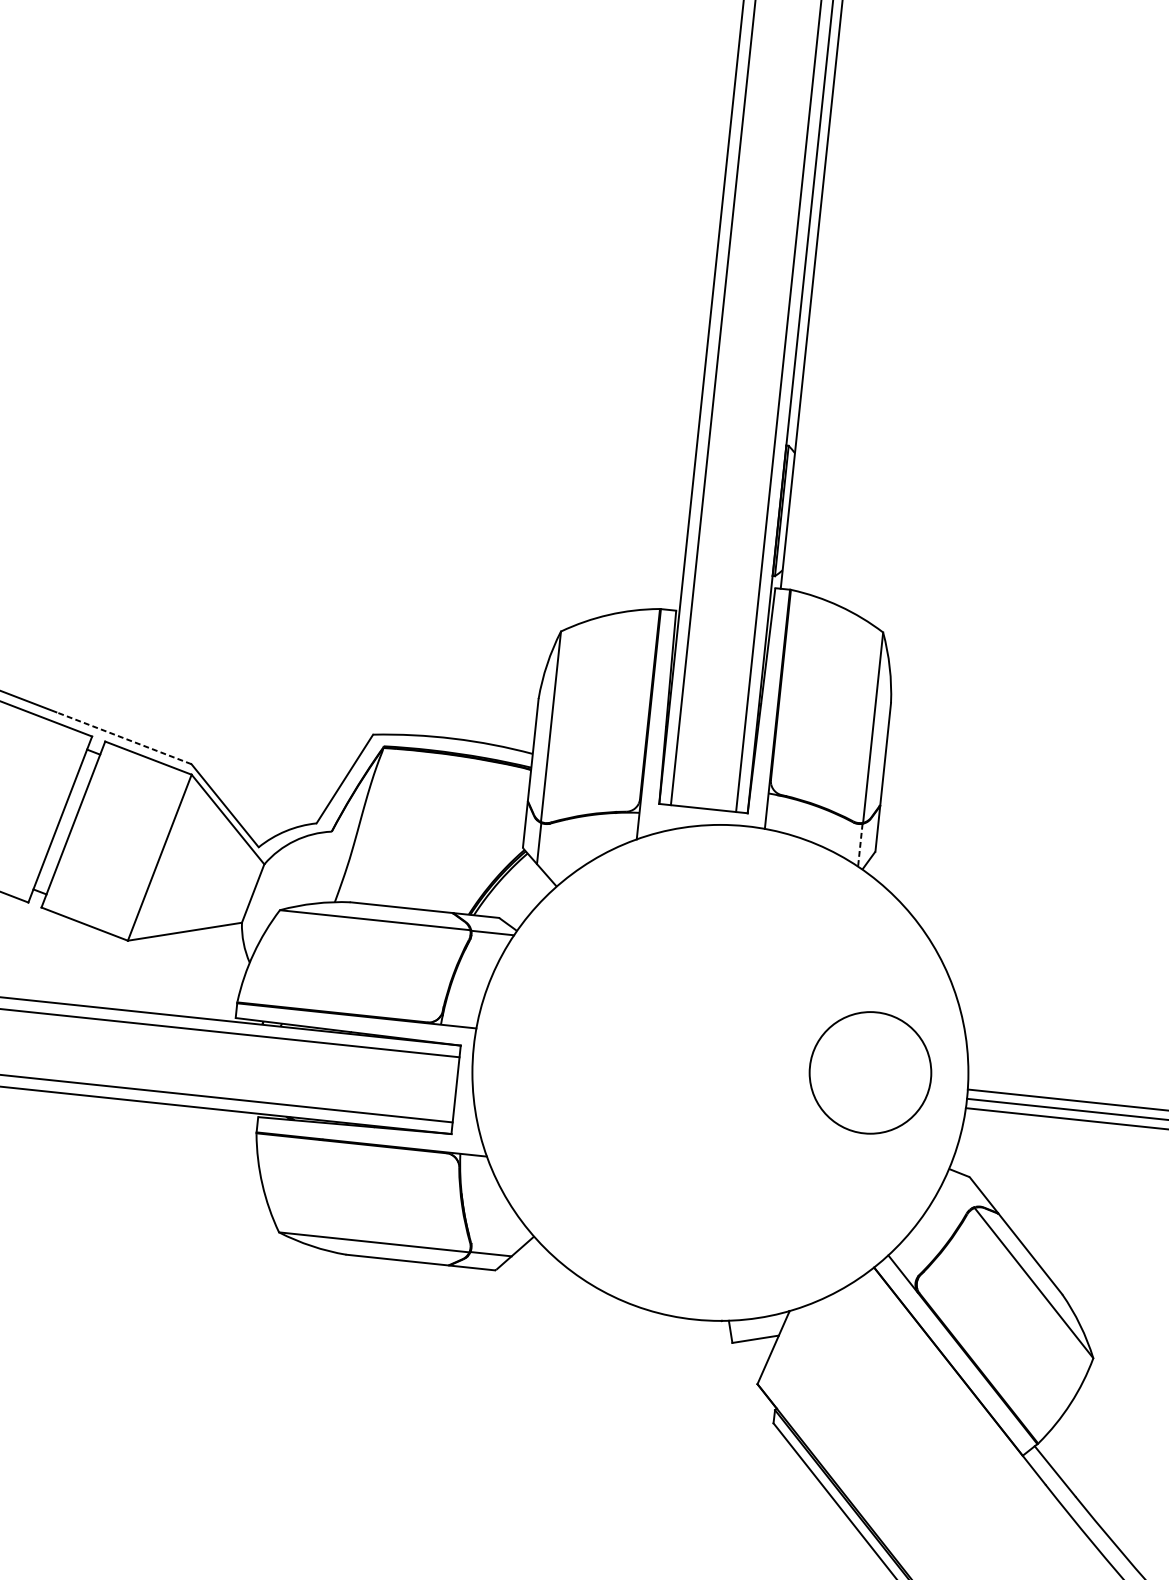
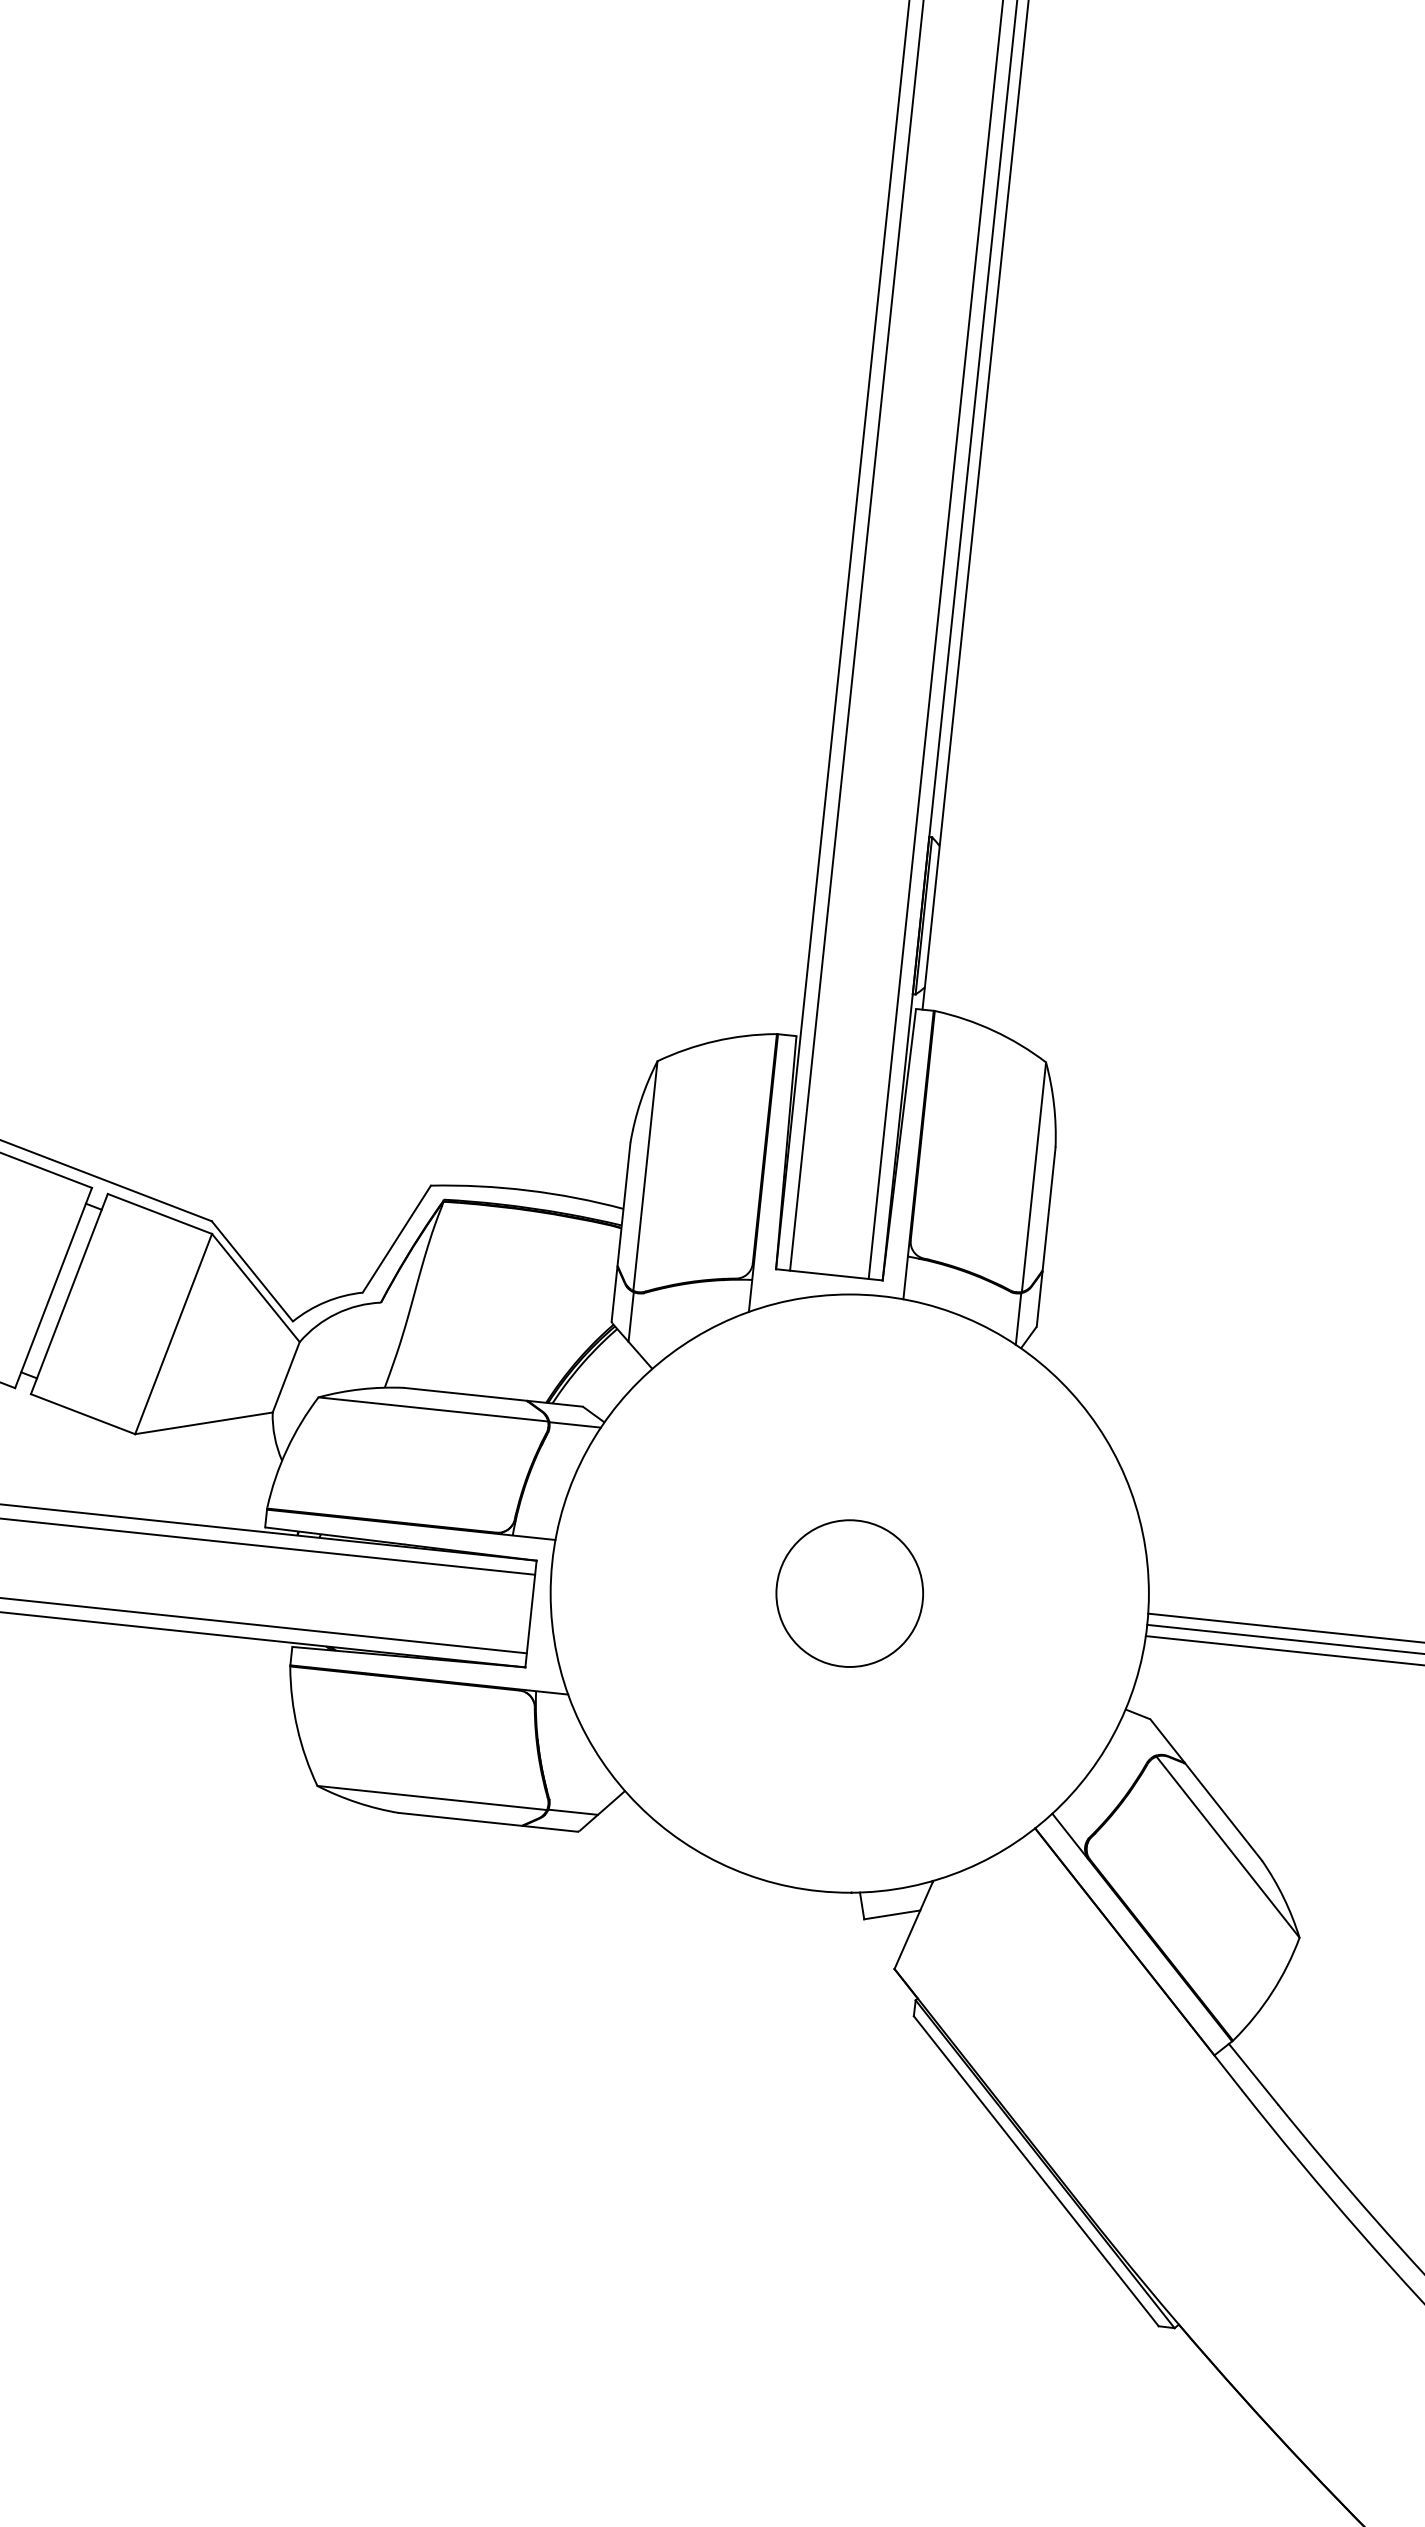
line: (124, 738) -> (130, 1190), dashed -> solid
line: (860, 845) -> (1018, 1319), dashed -> solid
circle: (870, 1072) -> (849, 1593), moved

